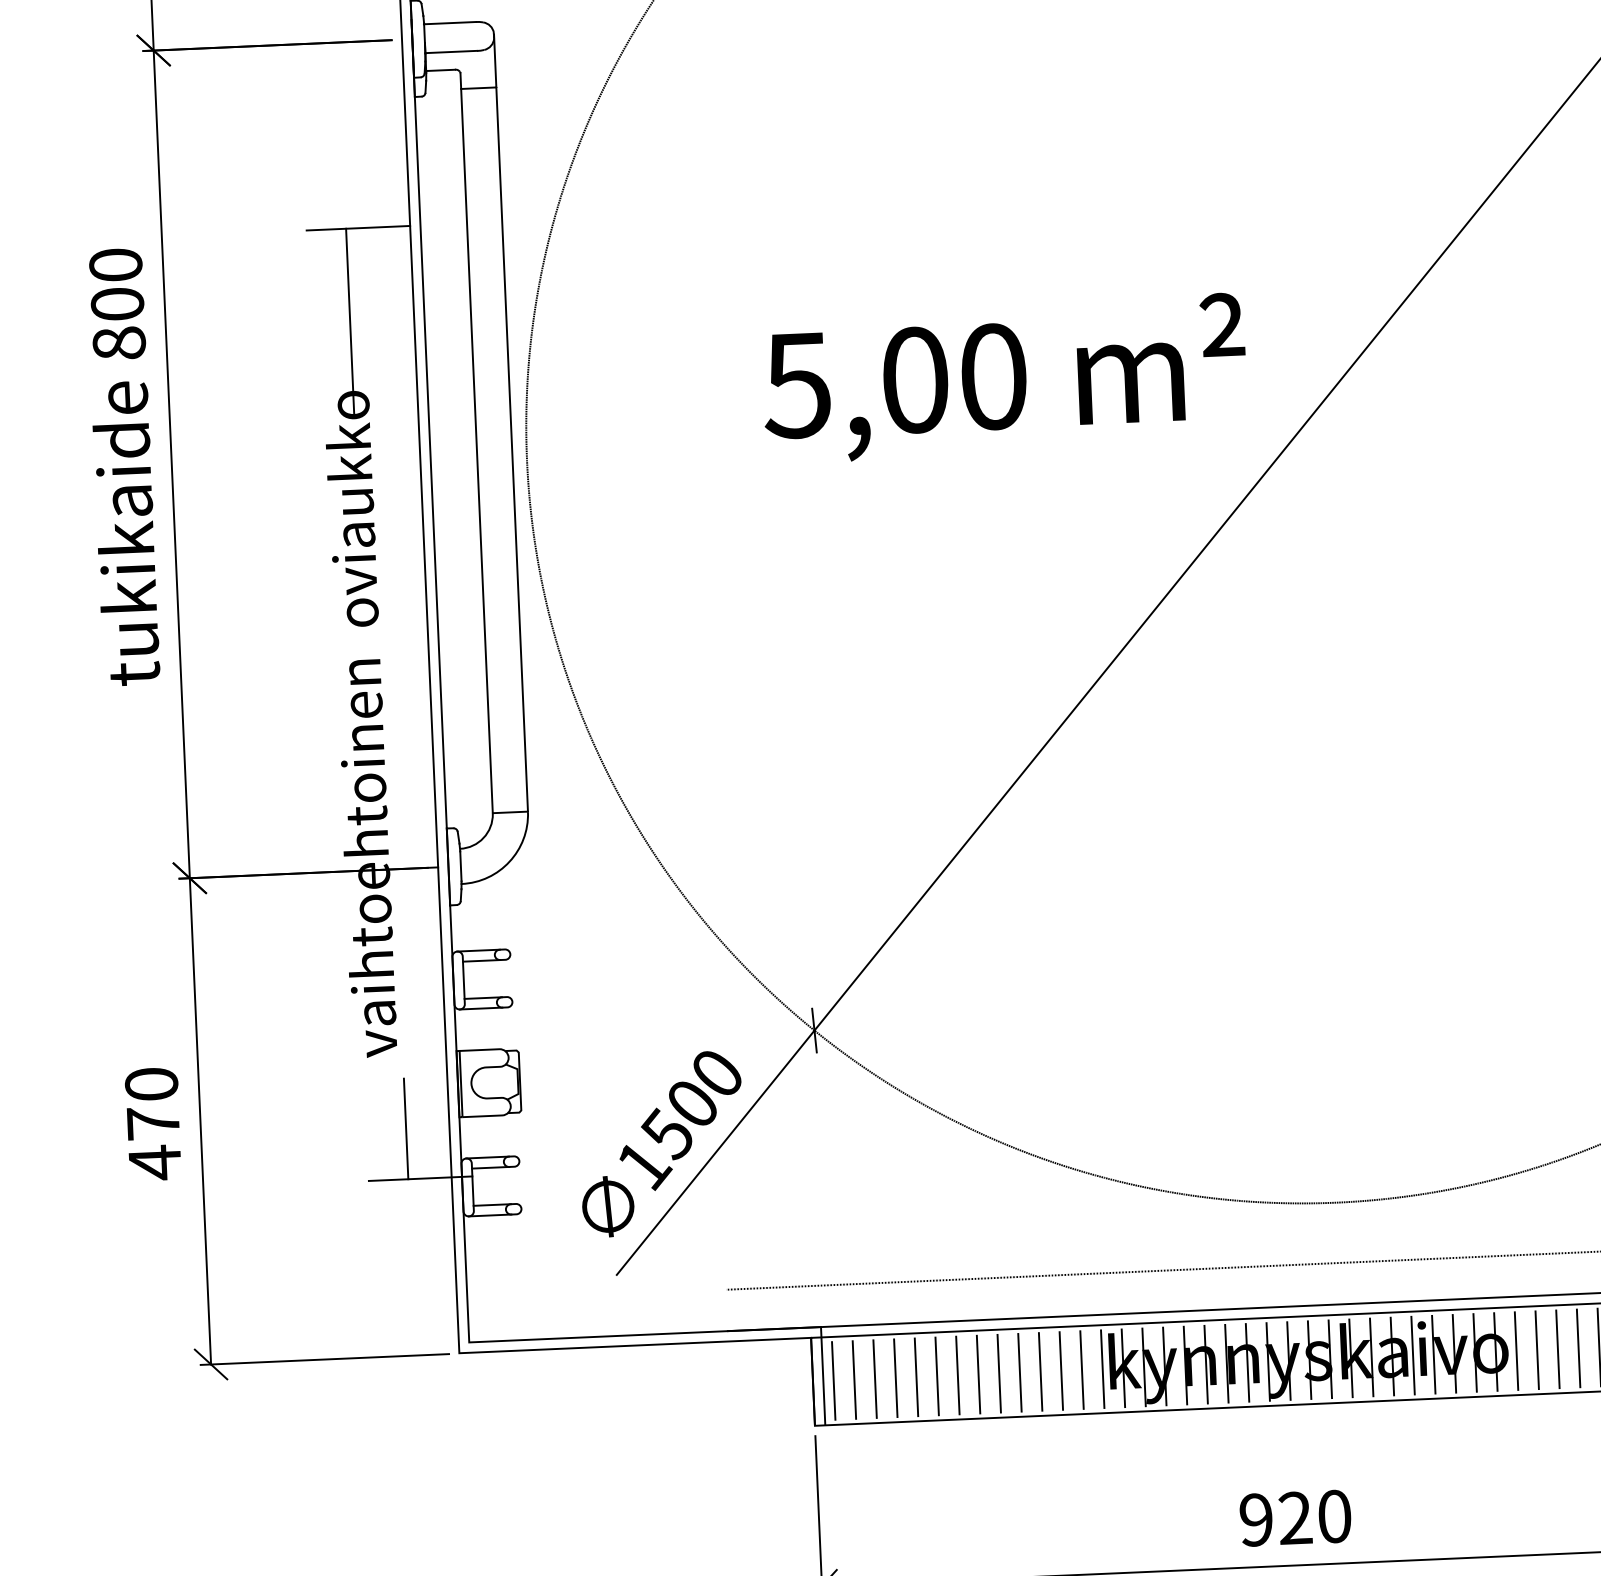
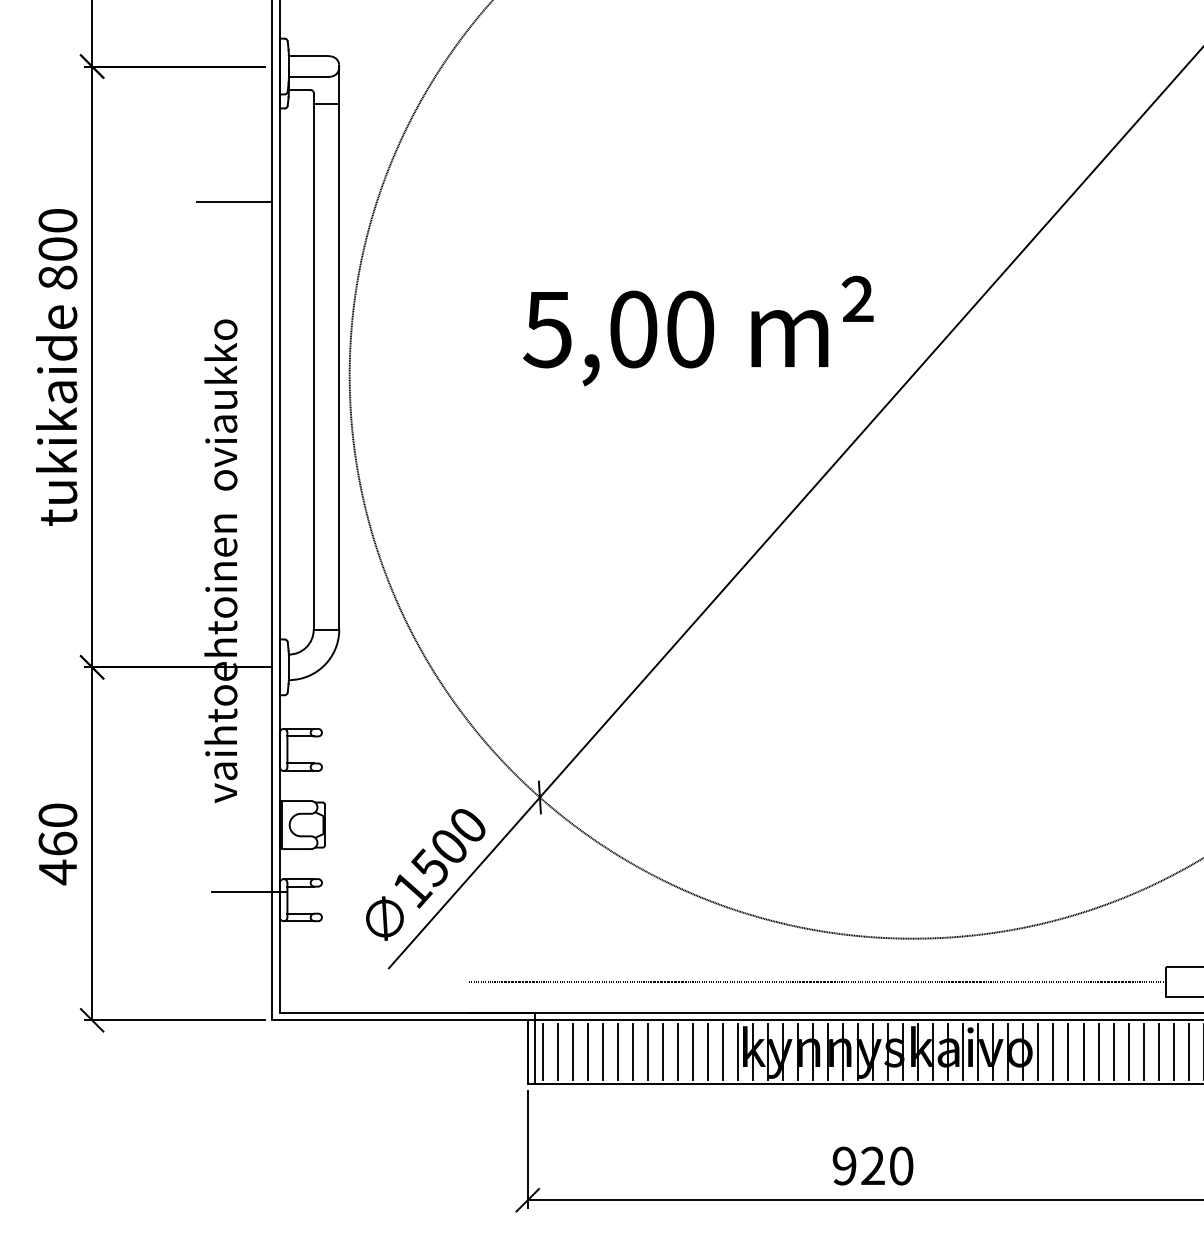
line: (349, 320) -> (225, 268), removed
text: (152, 1122) -> (57, 843), 470 -> 460
line: (405, 1128) -> (240, 855), removed

